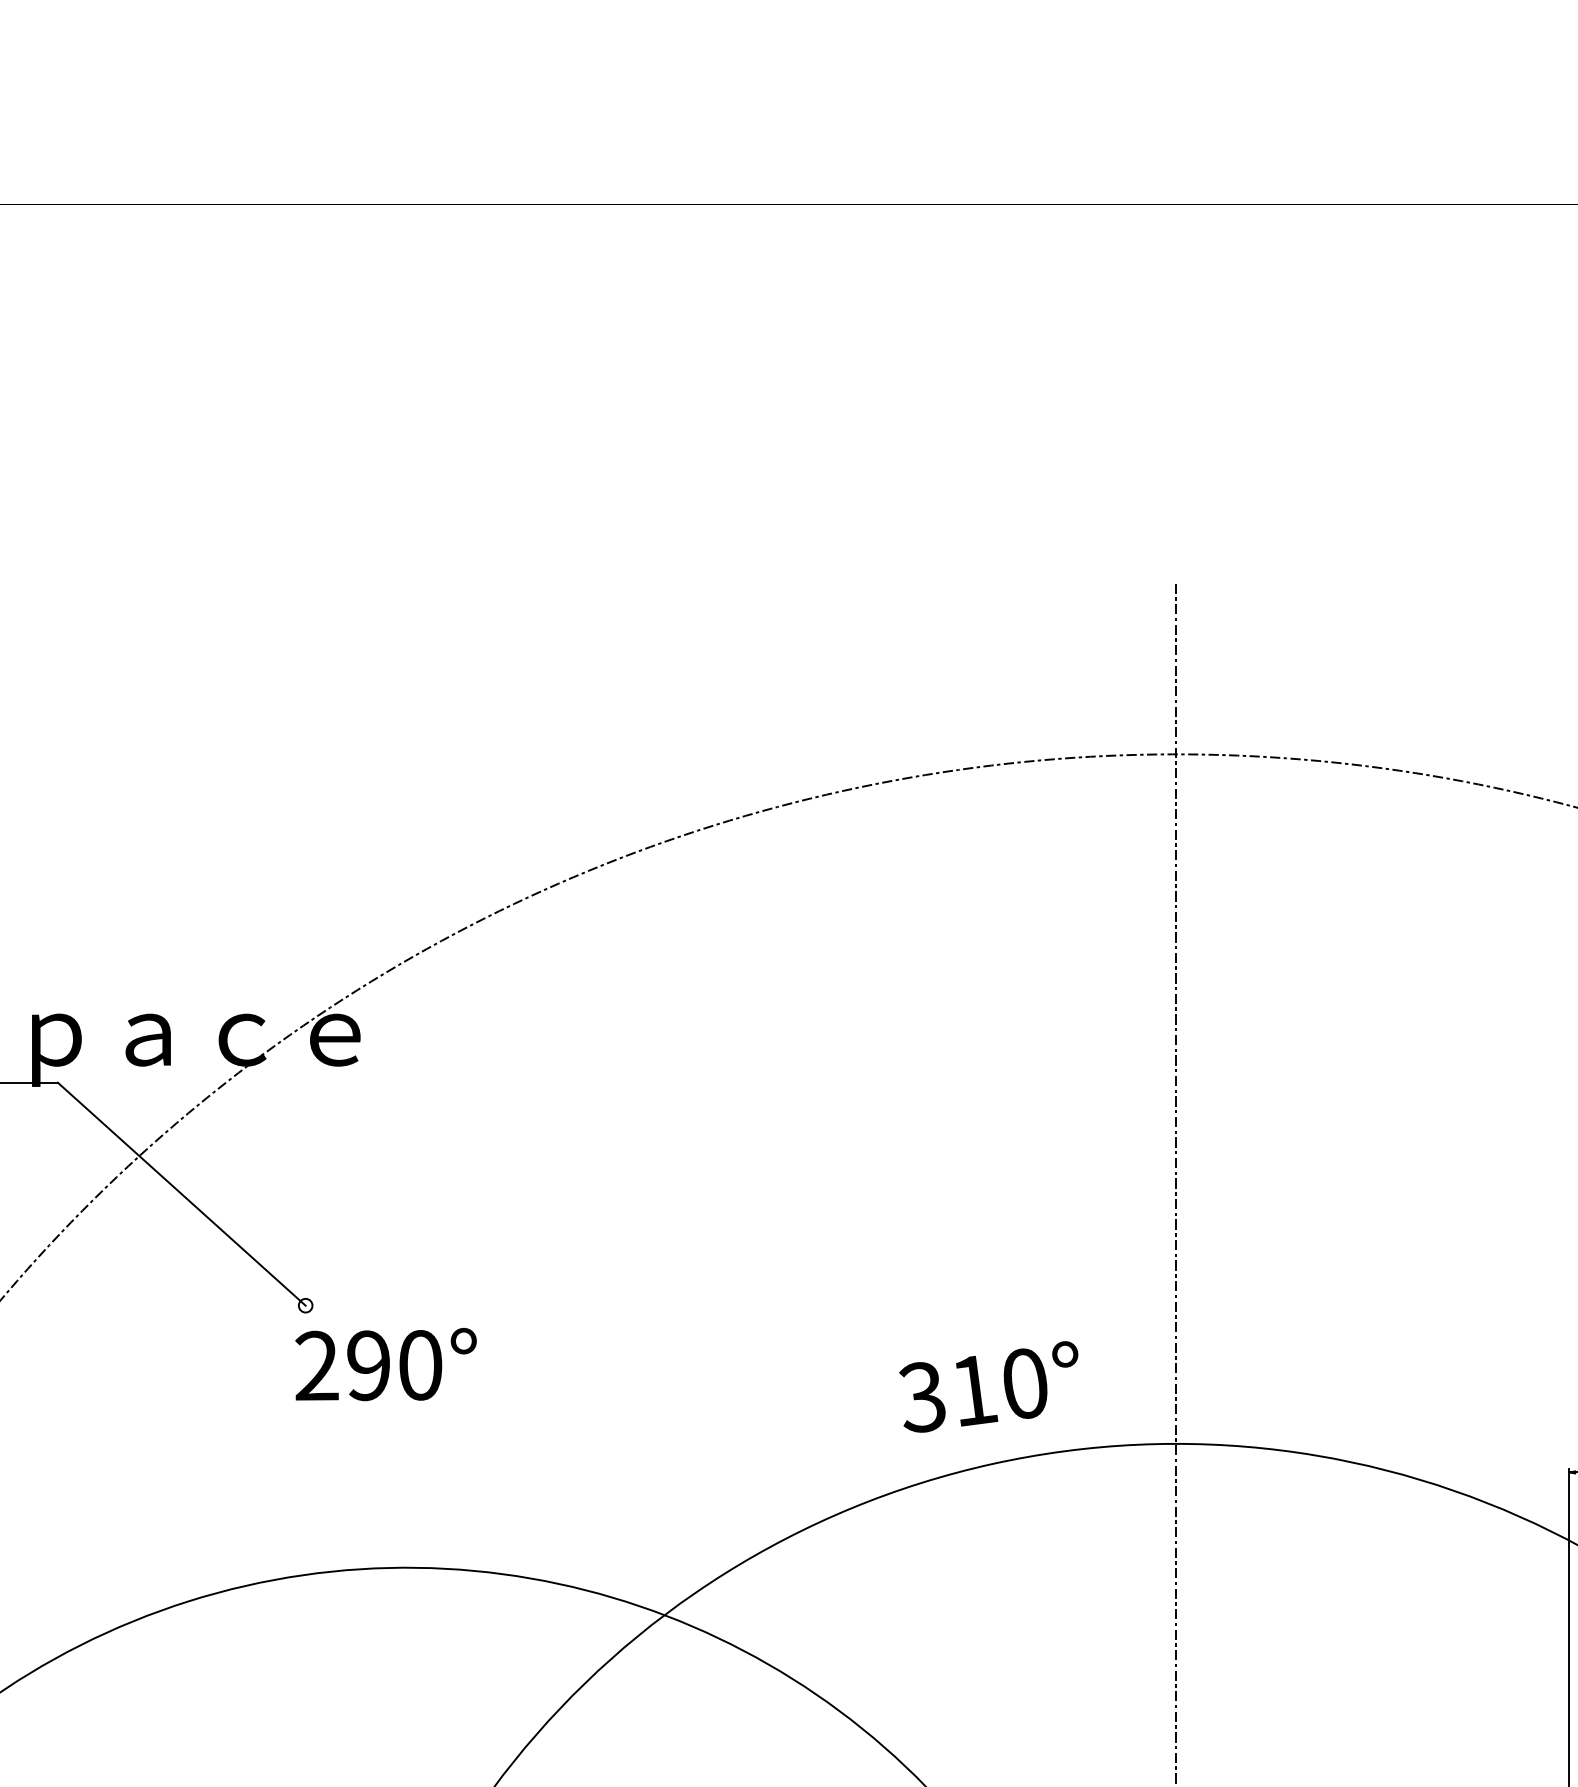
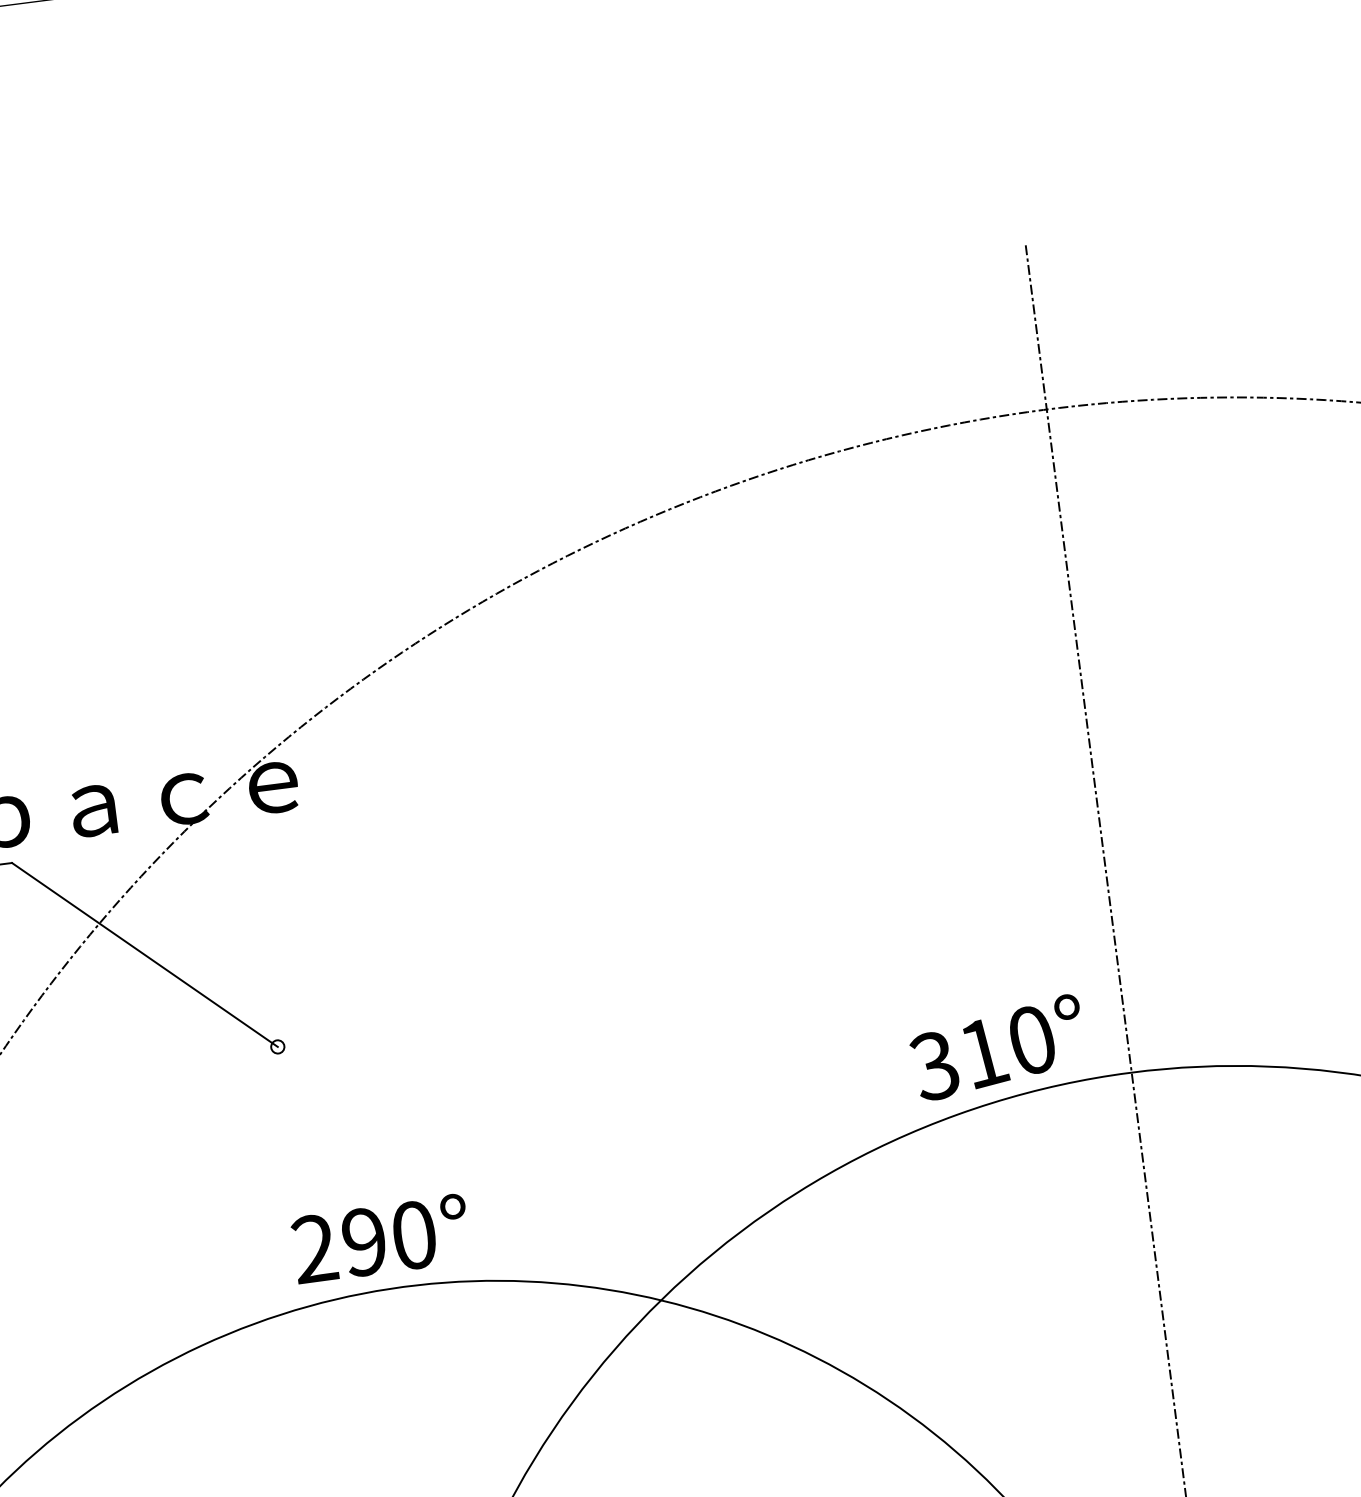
text: (385, 1364) -> (380, 1238), moved
text: (988, 1386) -> (997, 1047), moved

